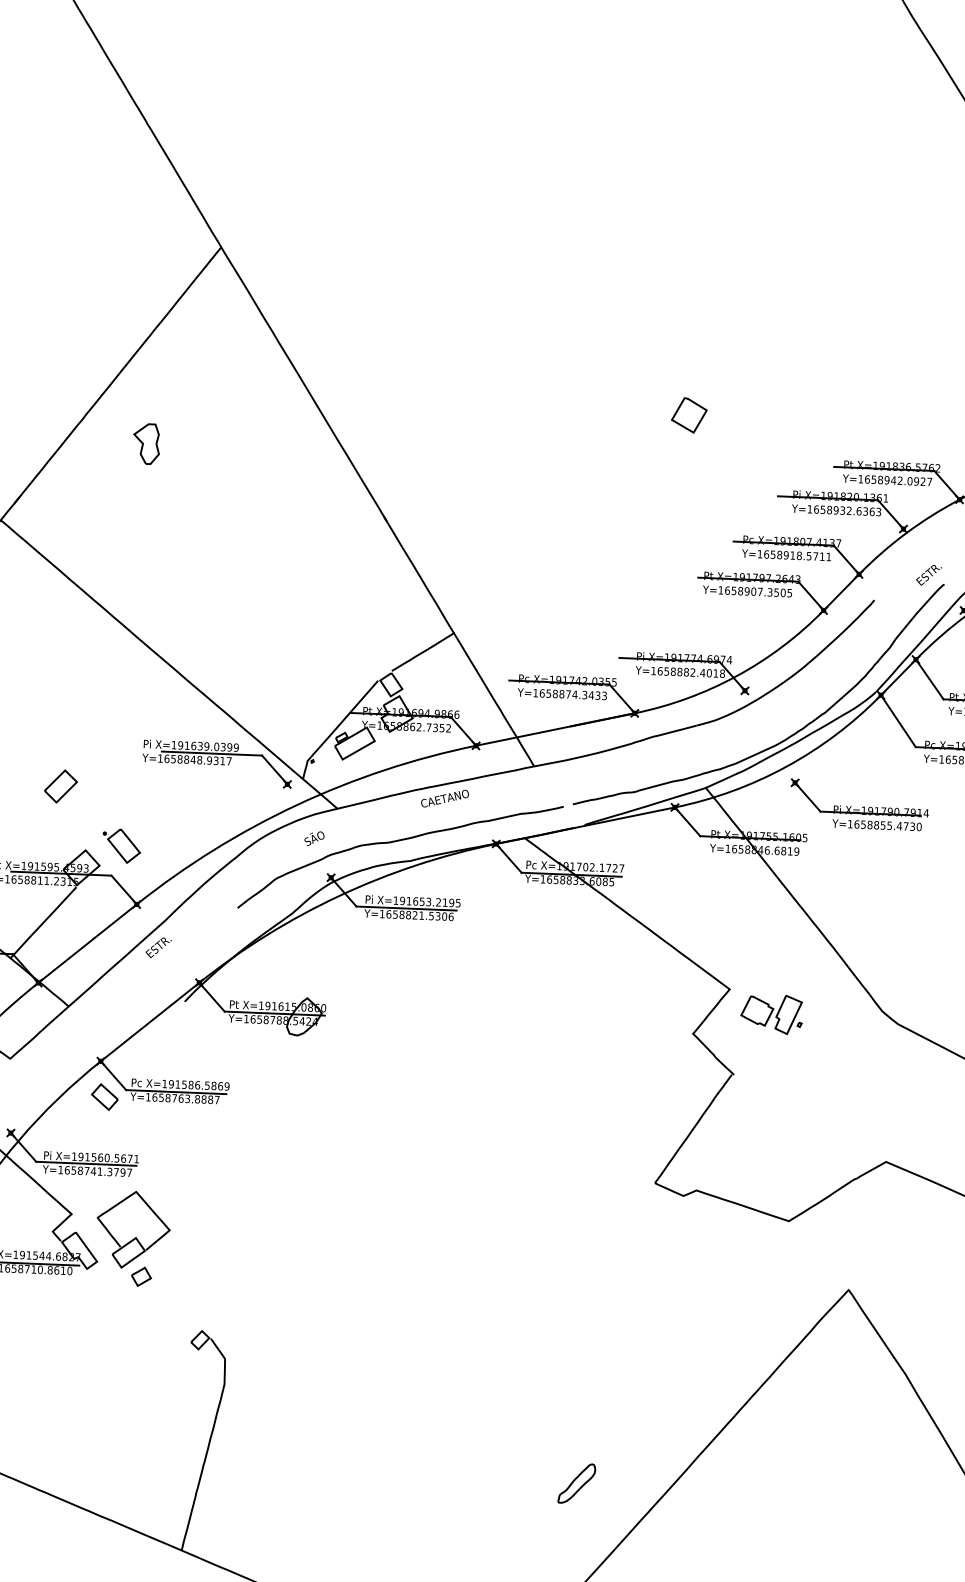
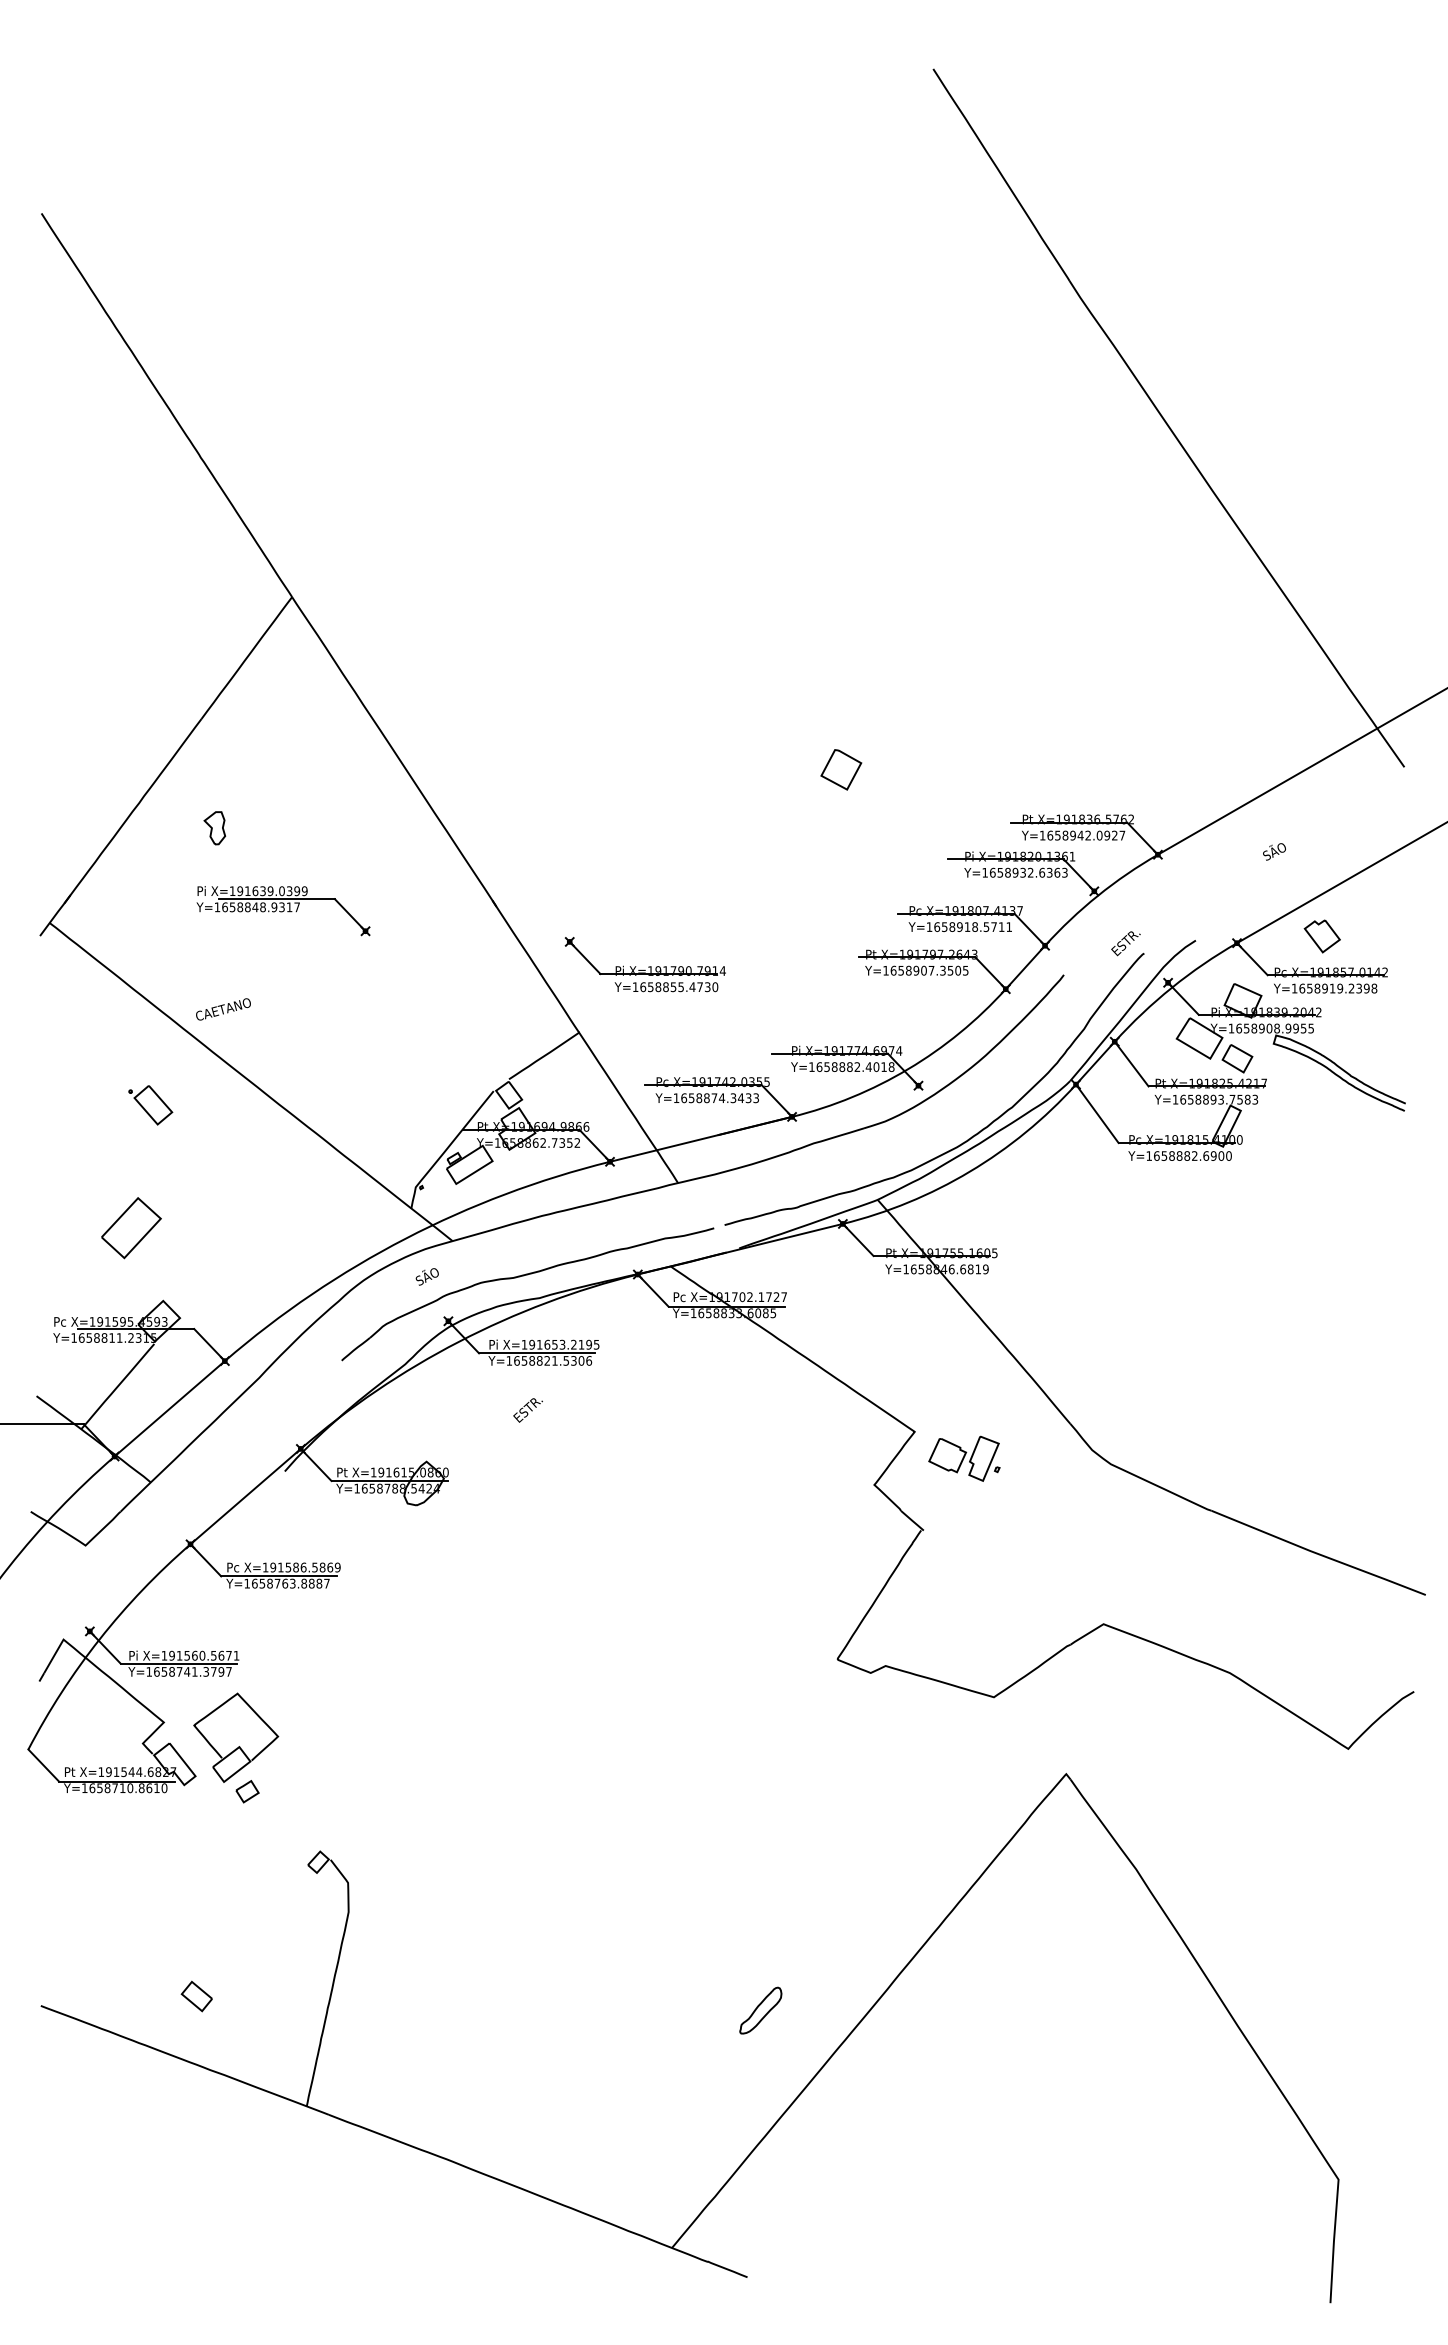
part: (146, 444) -> (214, 828), size x0.7
part: (217, 764) -> (283, 911), moved
part: (60, 786) -> (131, 1228), size x1.6
text: (445, 798) -> (223, 1009), moved
part: (858, 804) -> (644, 964), moved
part: (121, 846) -> (150, 1105), moved
text: (158, 947) -> (527, 1410), moved
part: (104, 1097) -> (196, 1996), moved

